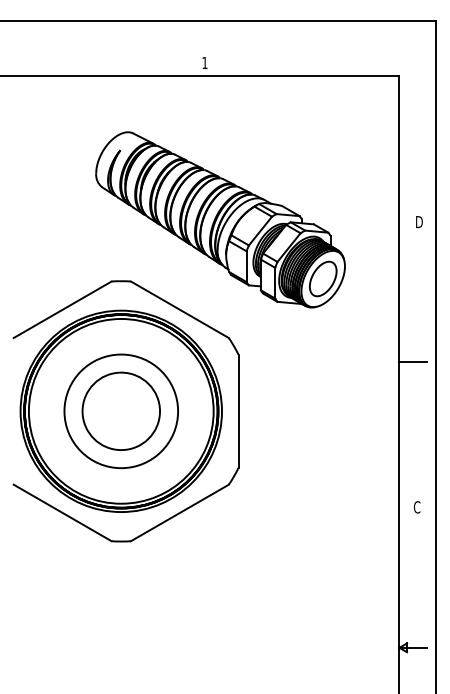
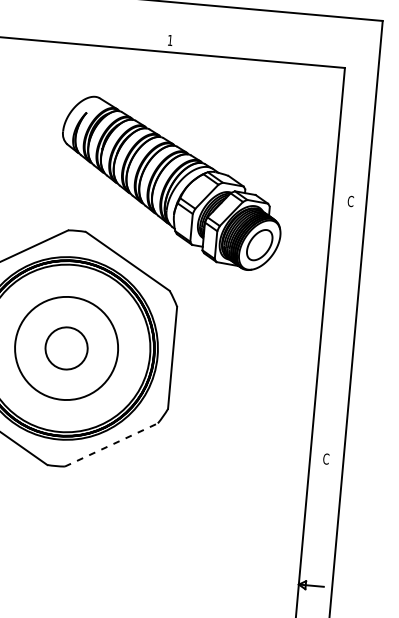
text: (418, 221) -> (350, 200), D -> C
line: (413, 361) -> (334, 326), removed
circle: (121, 411) -> (66, 348), size x0.6
line: (179, 512) -> (111, 444), solid -> dashed

